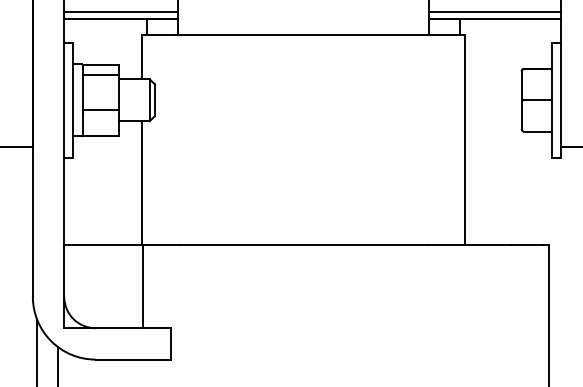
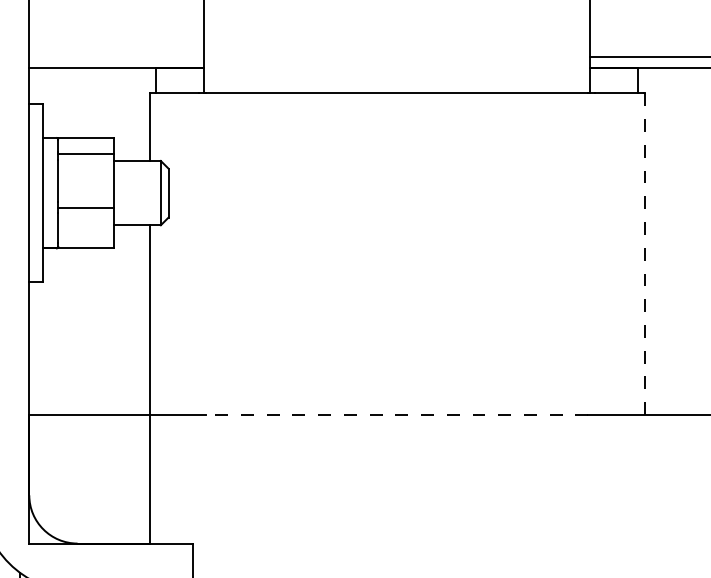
line: (121, 12) -> (117, 58), removed
line: (464, 140) -> (644, 254), solid -> dashed
line: (302, 244) -> (395, 414), solid -> dashed

